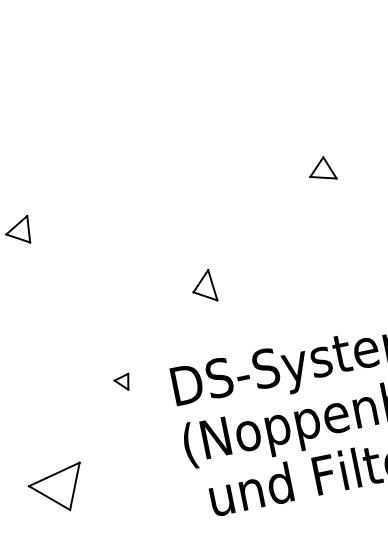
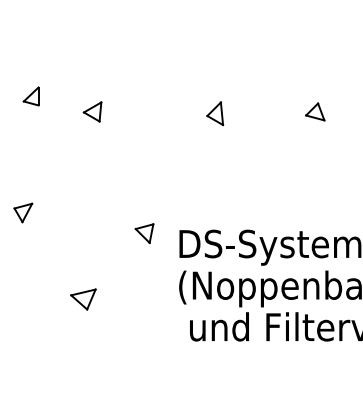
part: (203, 286) -> (215, 113), moved
part: (122, 382) -> (144, 233), size x1.67
part: (57, 489) -> (83, 299), size x0.62

